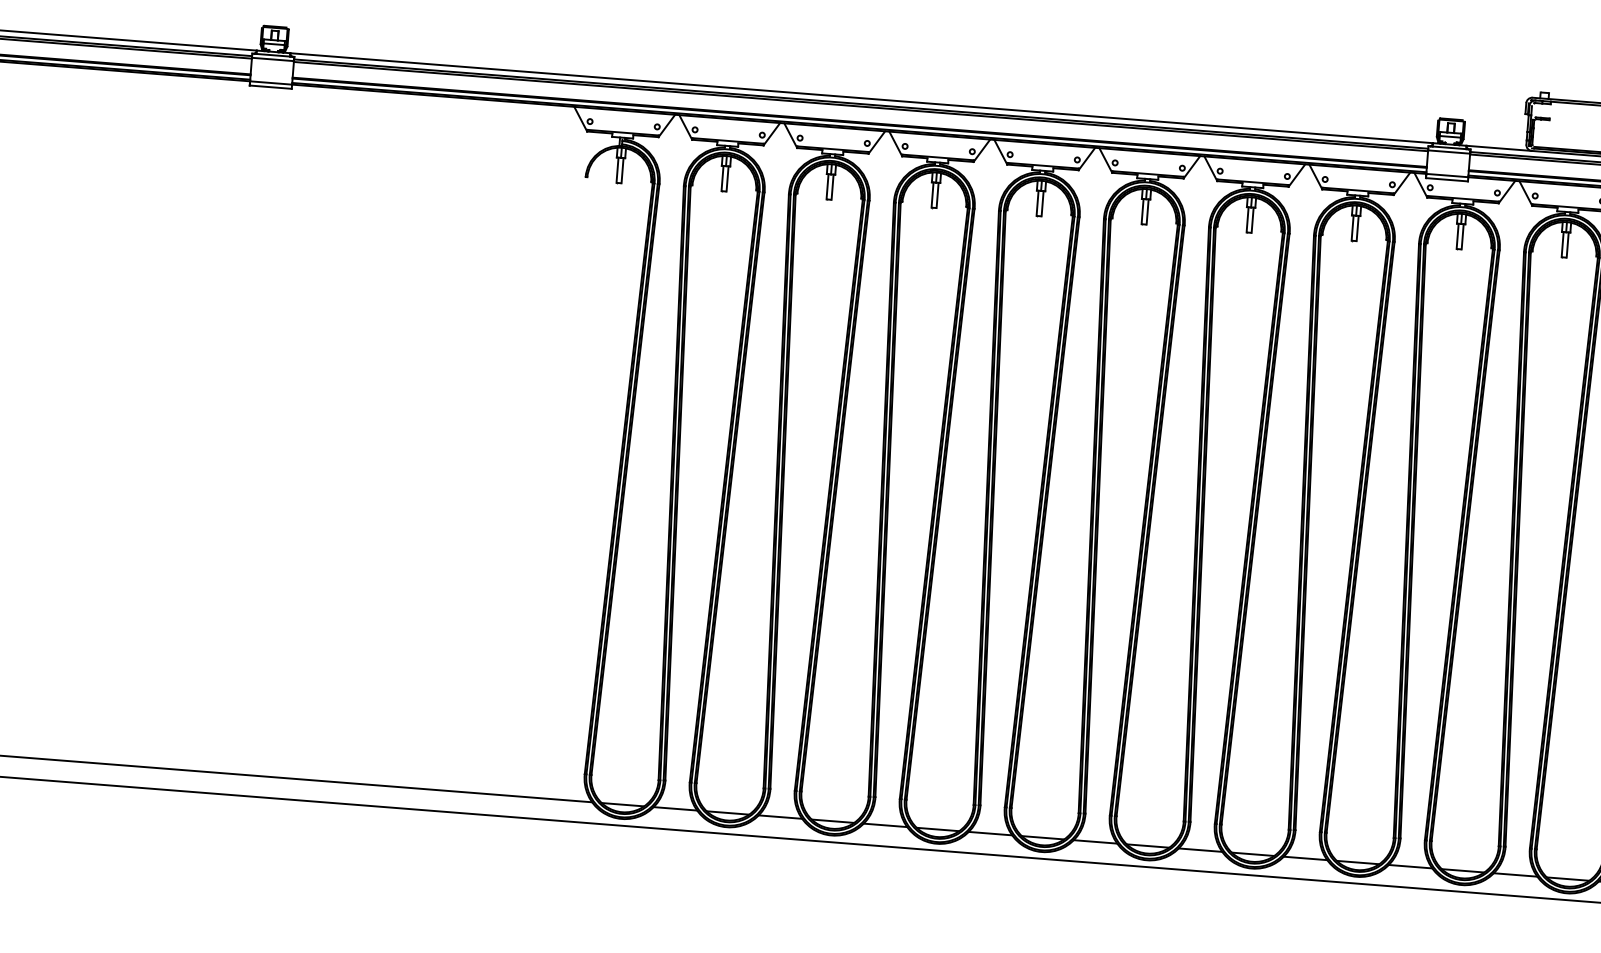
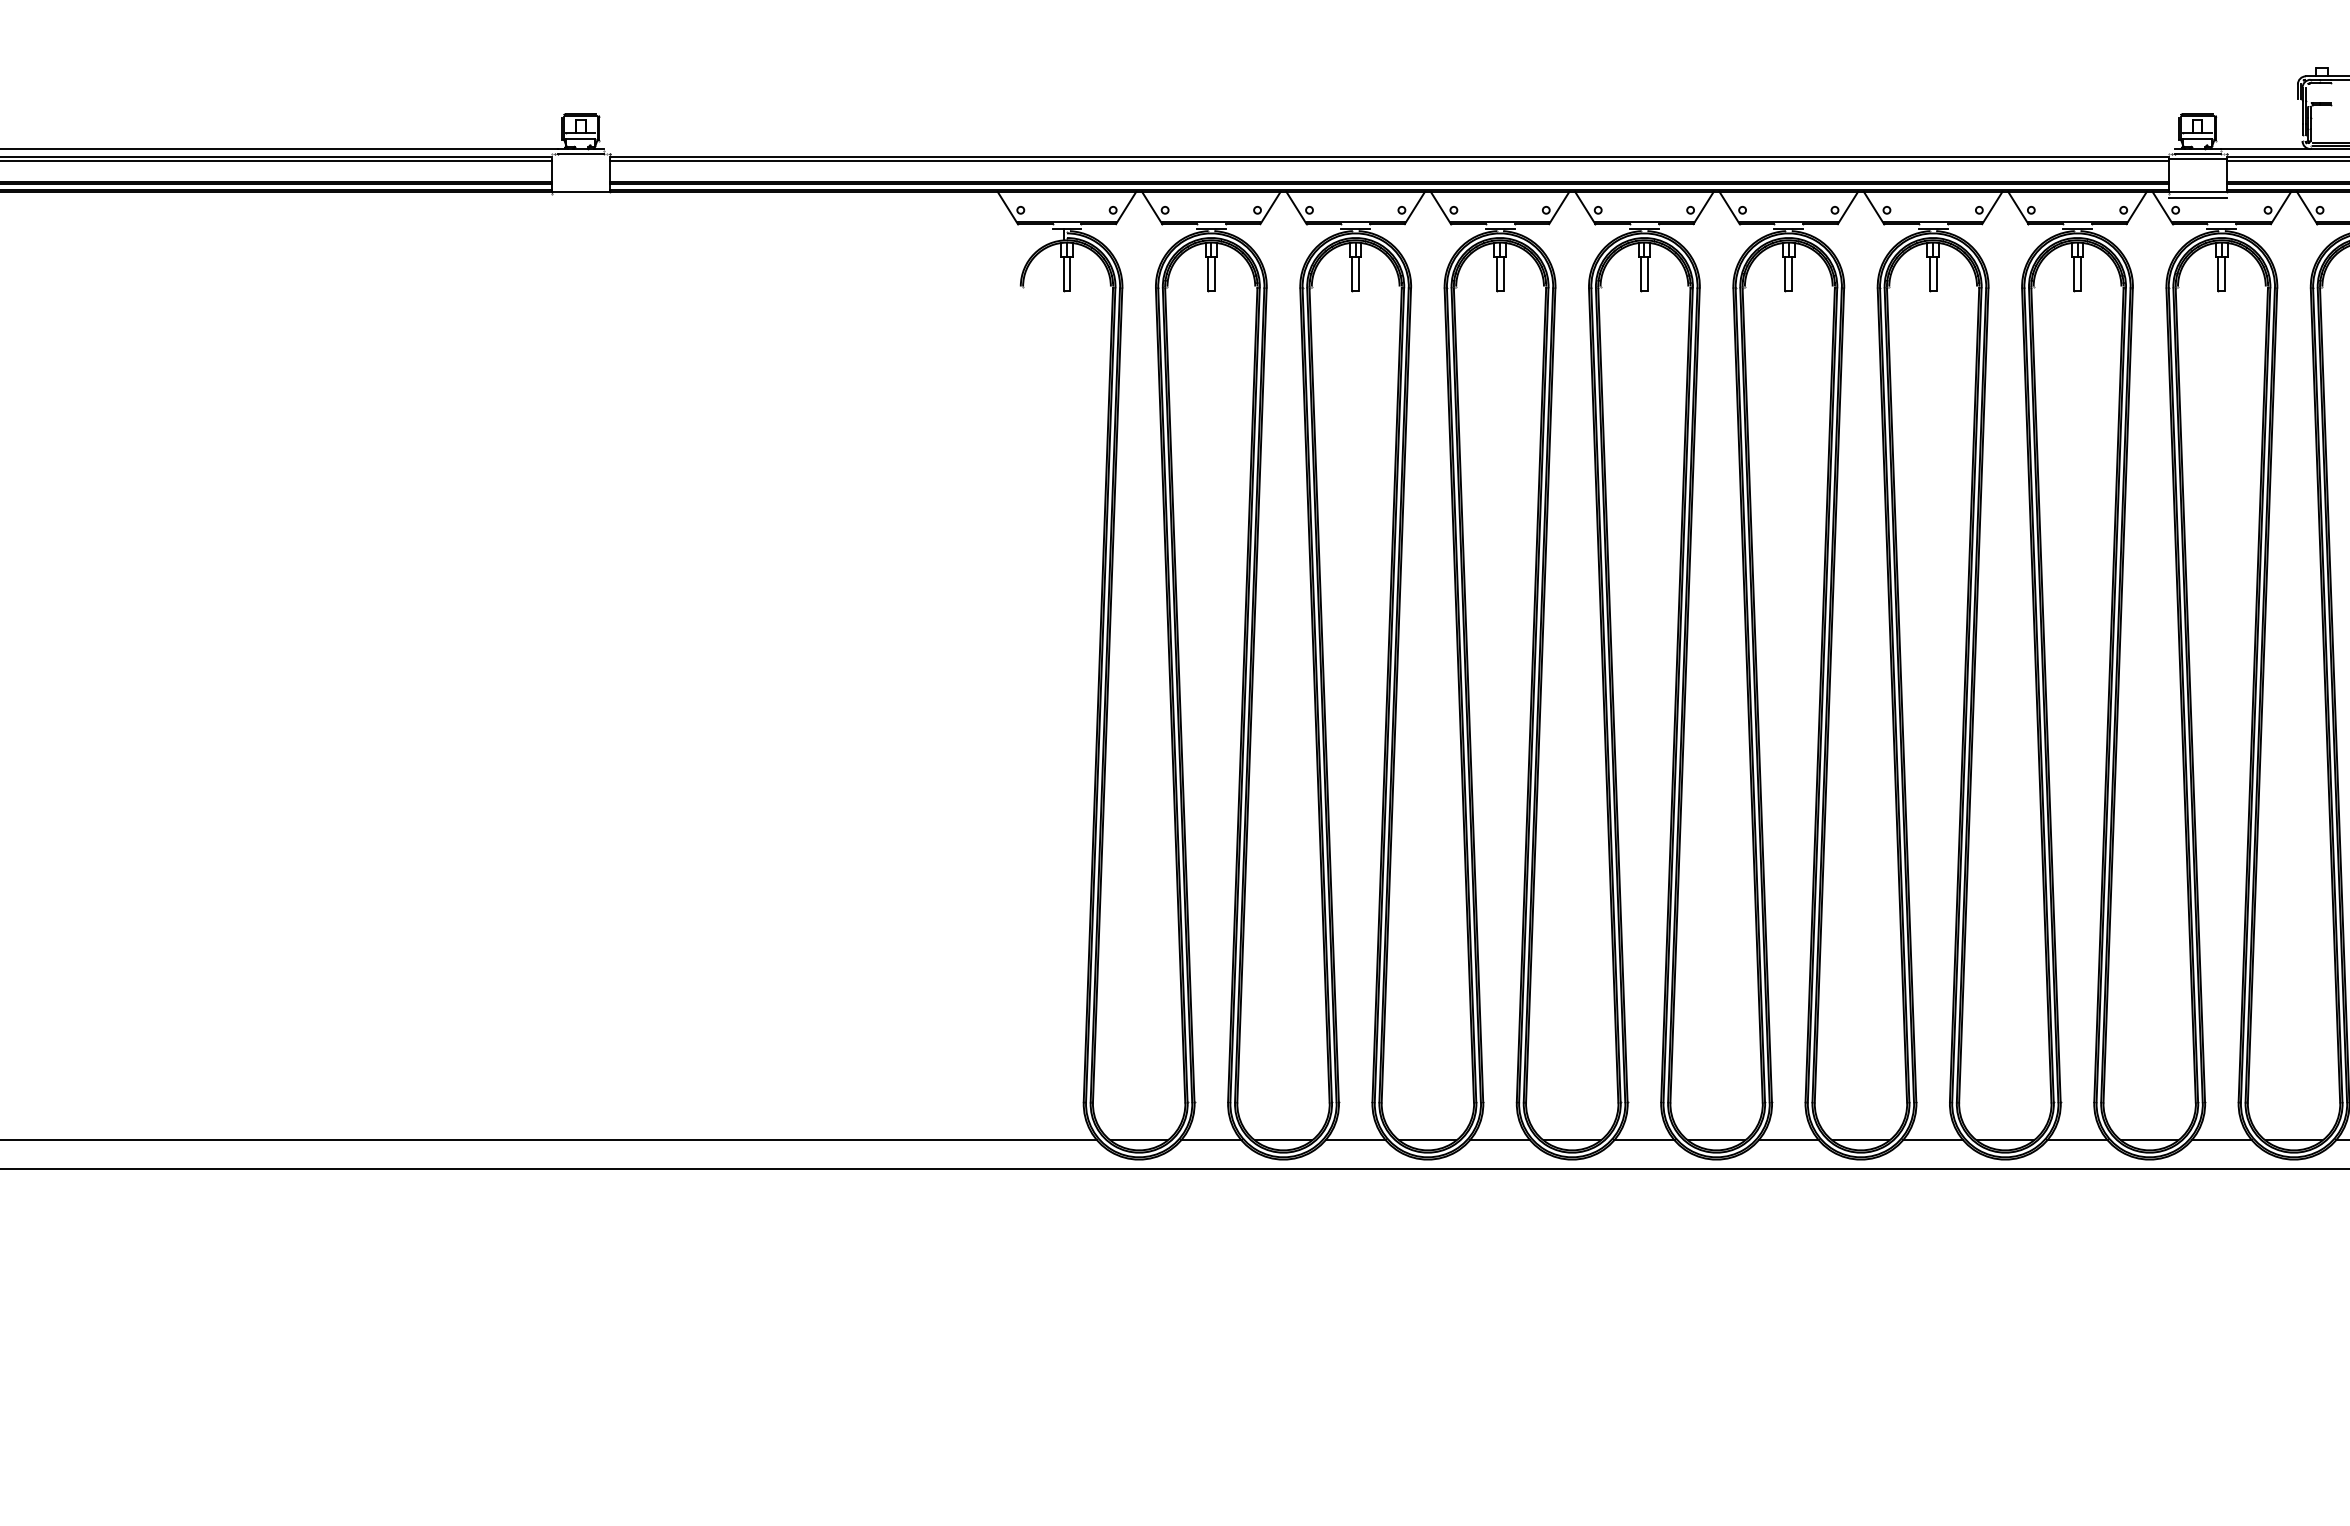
line: (272, 59) -> (580, 159), removed
line: (270, 87) -> (580, 197), removed
line: (861, 98) -> (1388, 149), removed

